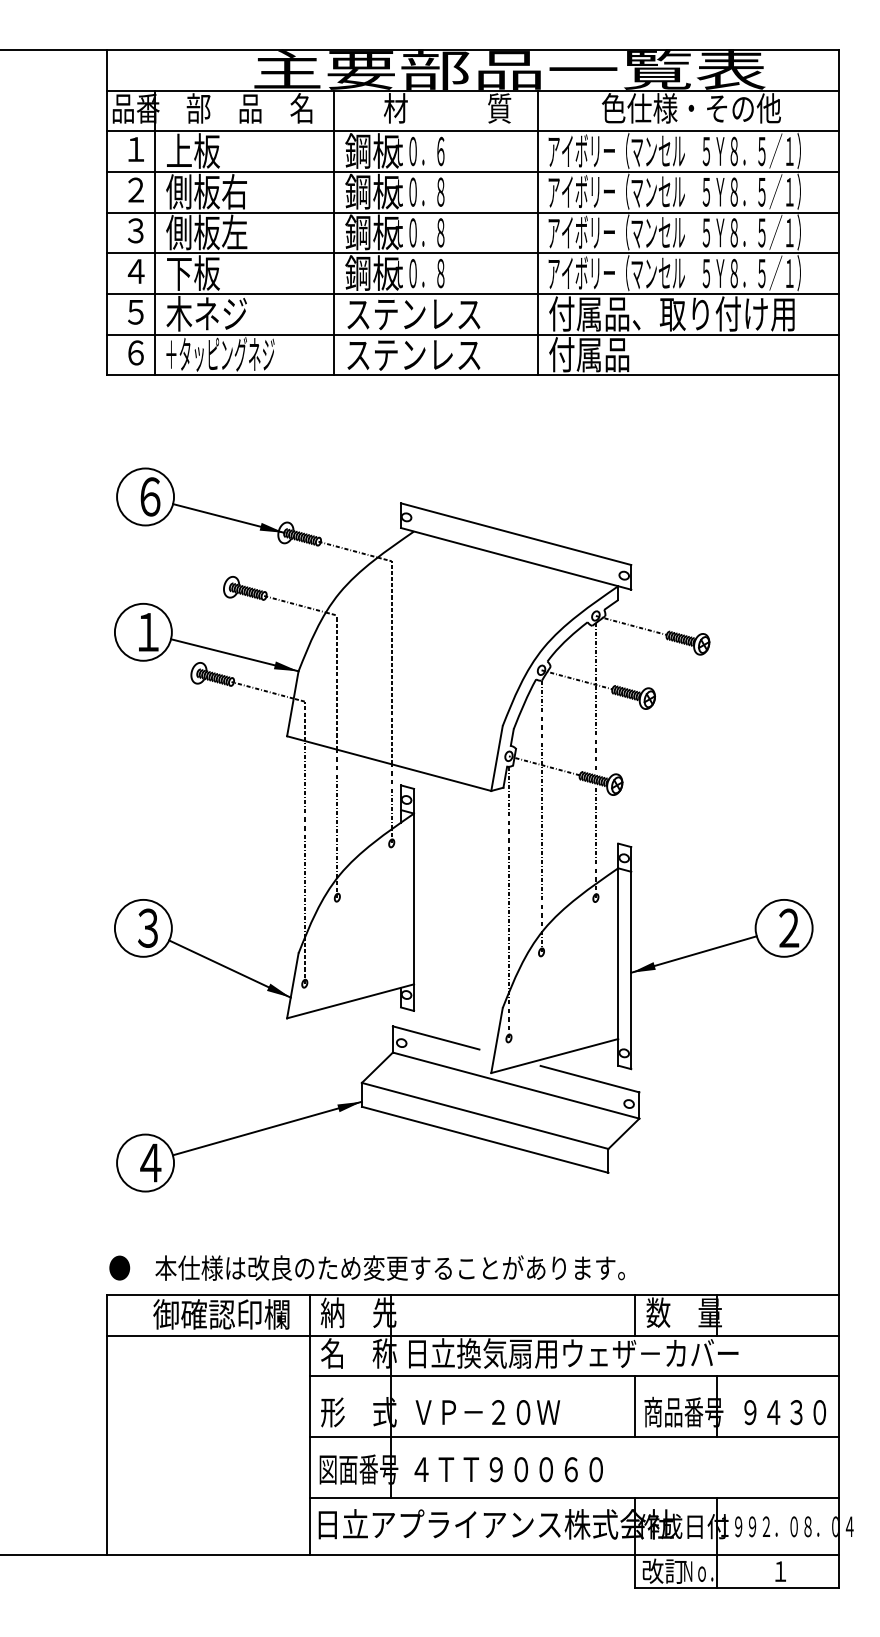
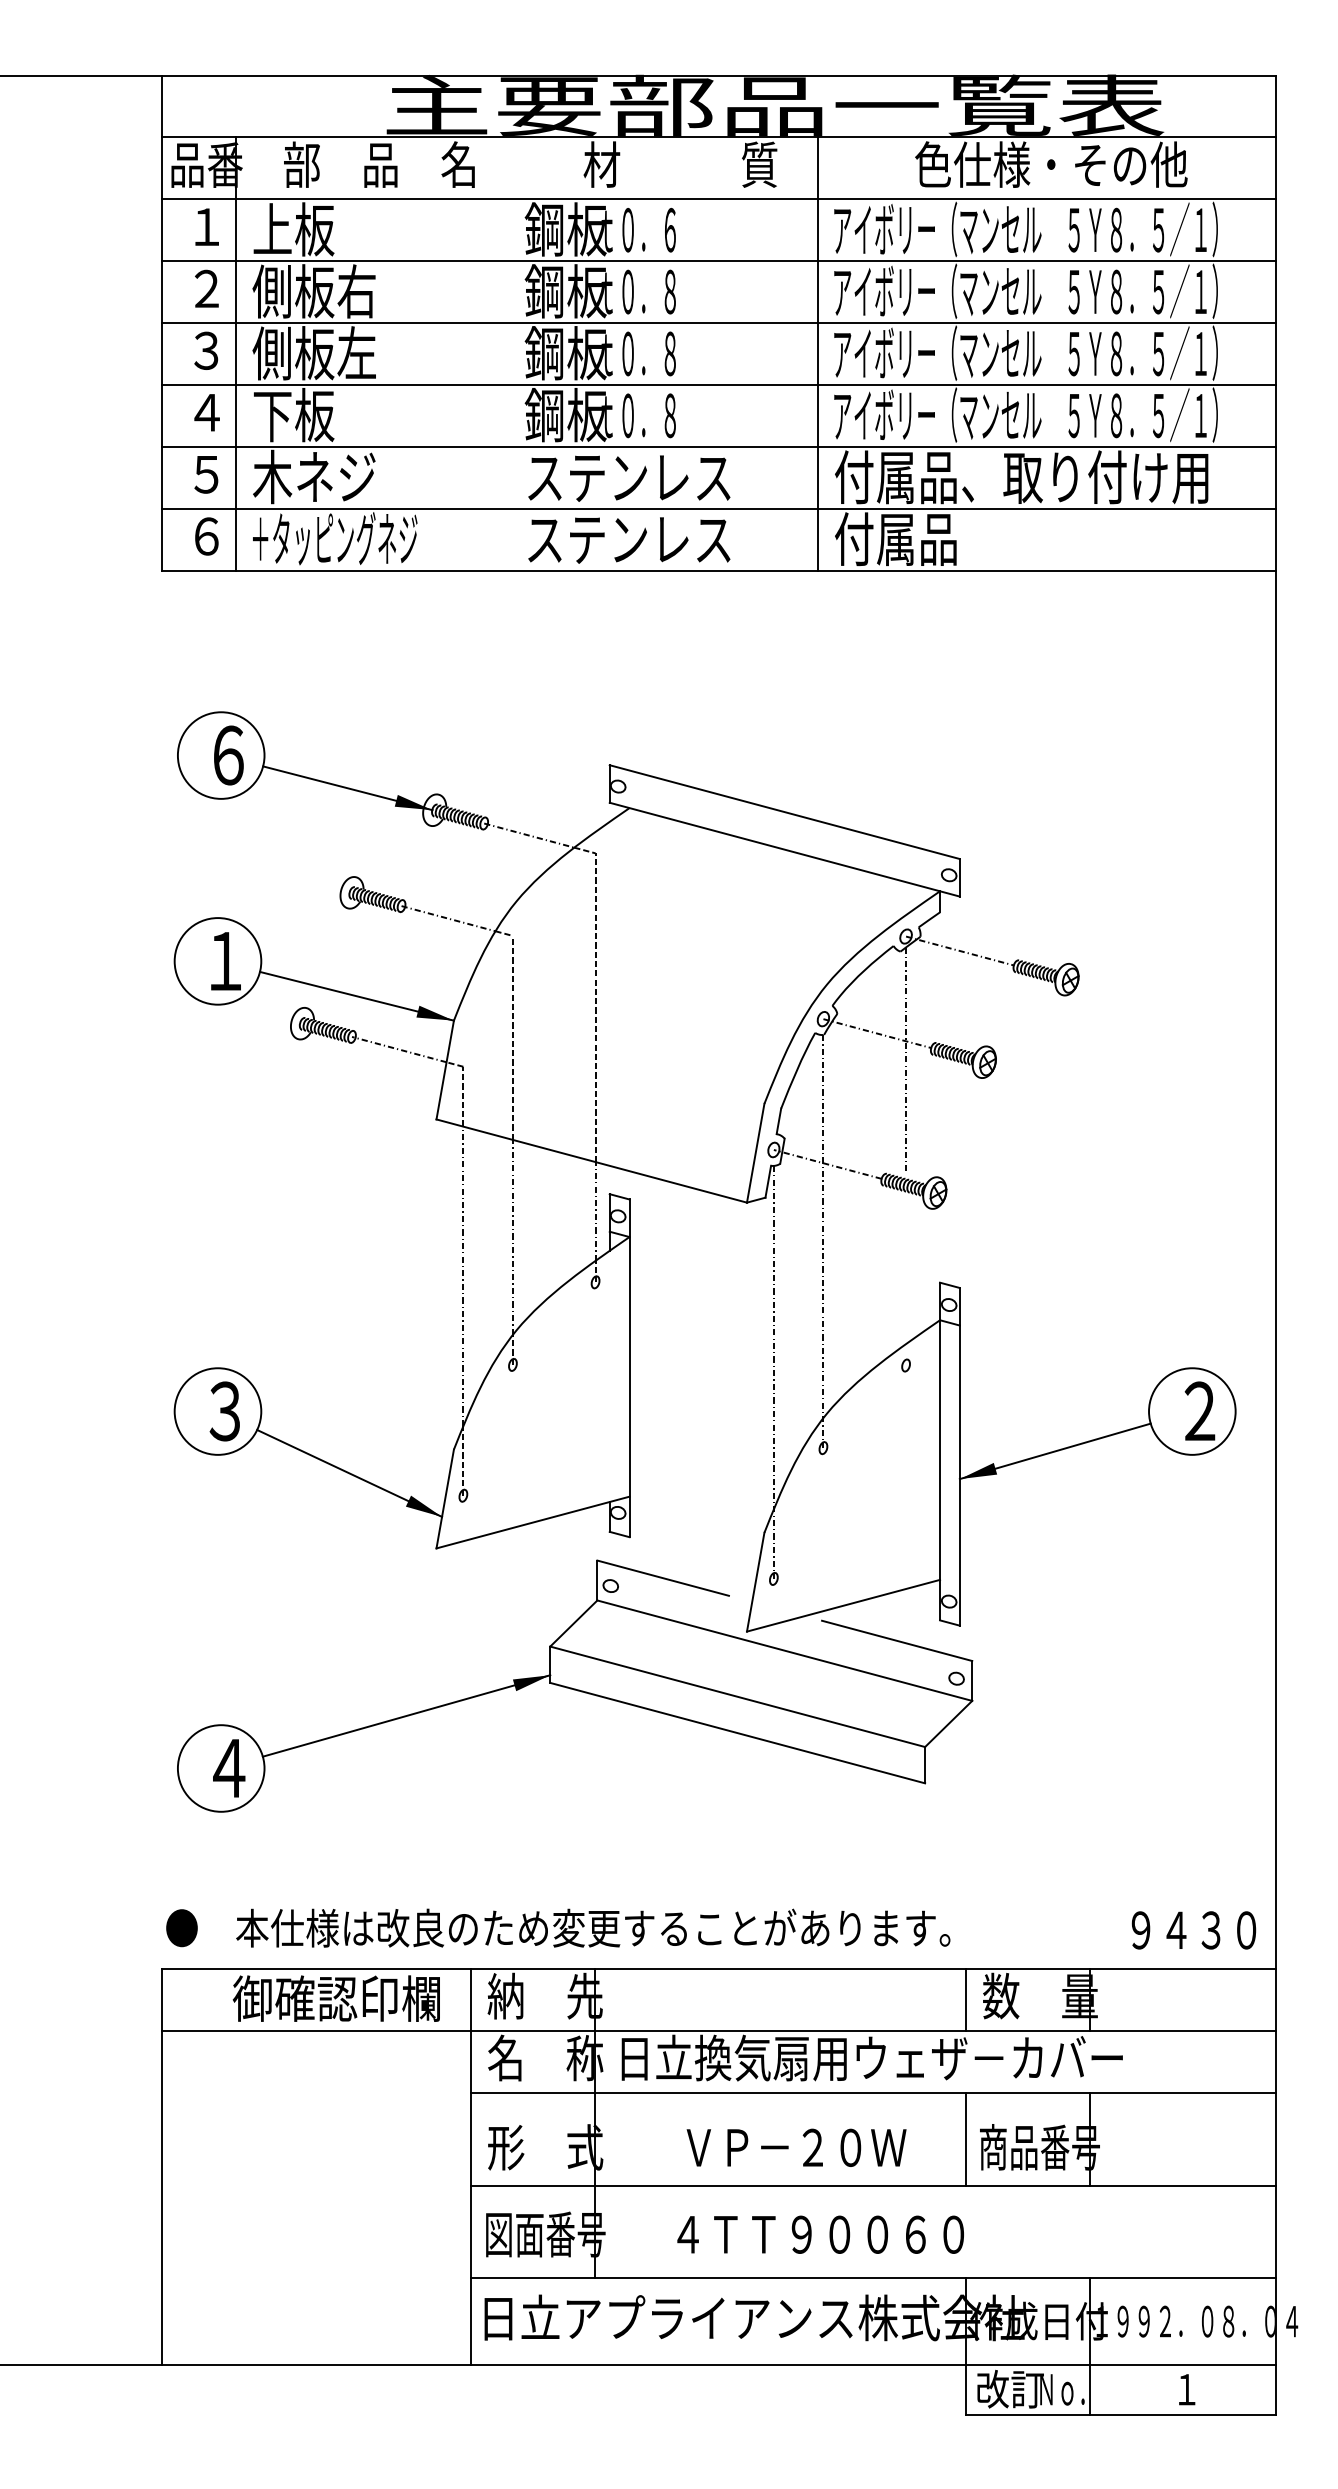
line: (334, 232) -> (508, 353), removed
line: (595, 842) -> (905, 1280), removed
text: (487, 1412) -> (795, 2147), moved
text: (784, 1412) -> (1192, 1930), moved
text: (508, 1469) -> (820, 2234), moved

